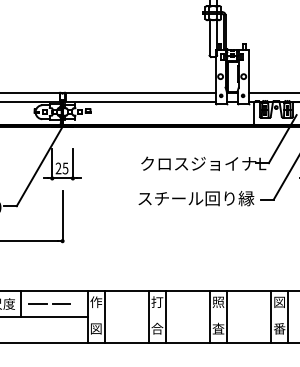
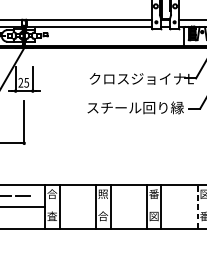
text: (157, 301) -> (103, 193), 打 -> 照
text: (218, 301) -> (154, 193), 照 -> 番
text: (96, 302) -> (52, 194), 作 -> 合
line: (270, 316) -> (197, 206), solid -> dashed
text: (95, 328) -> (51, 216), 図 -> 査
text: (218, 328) -> (154, 216), 査 -> 図

